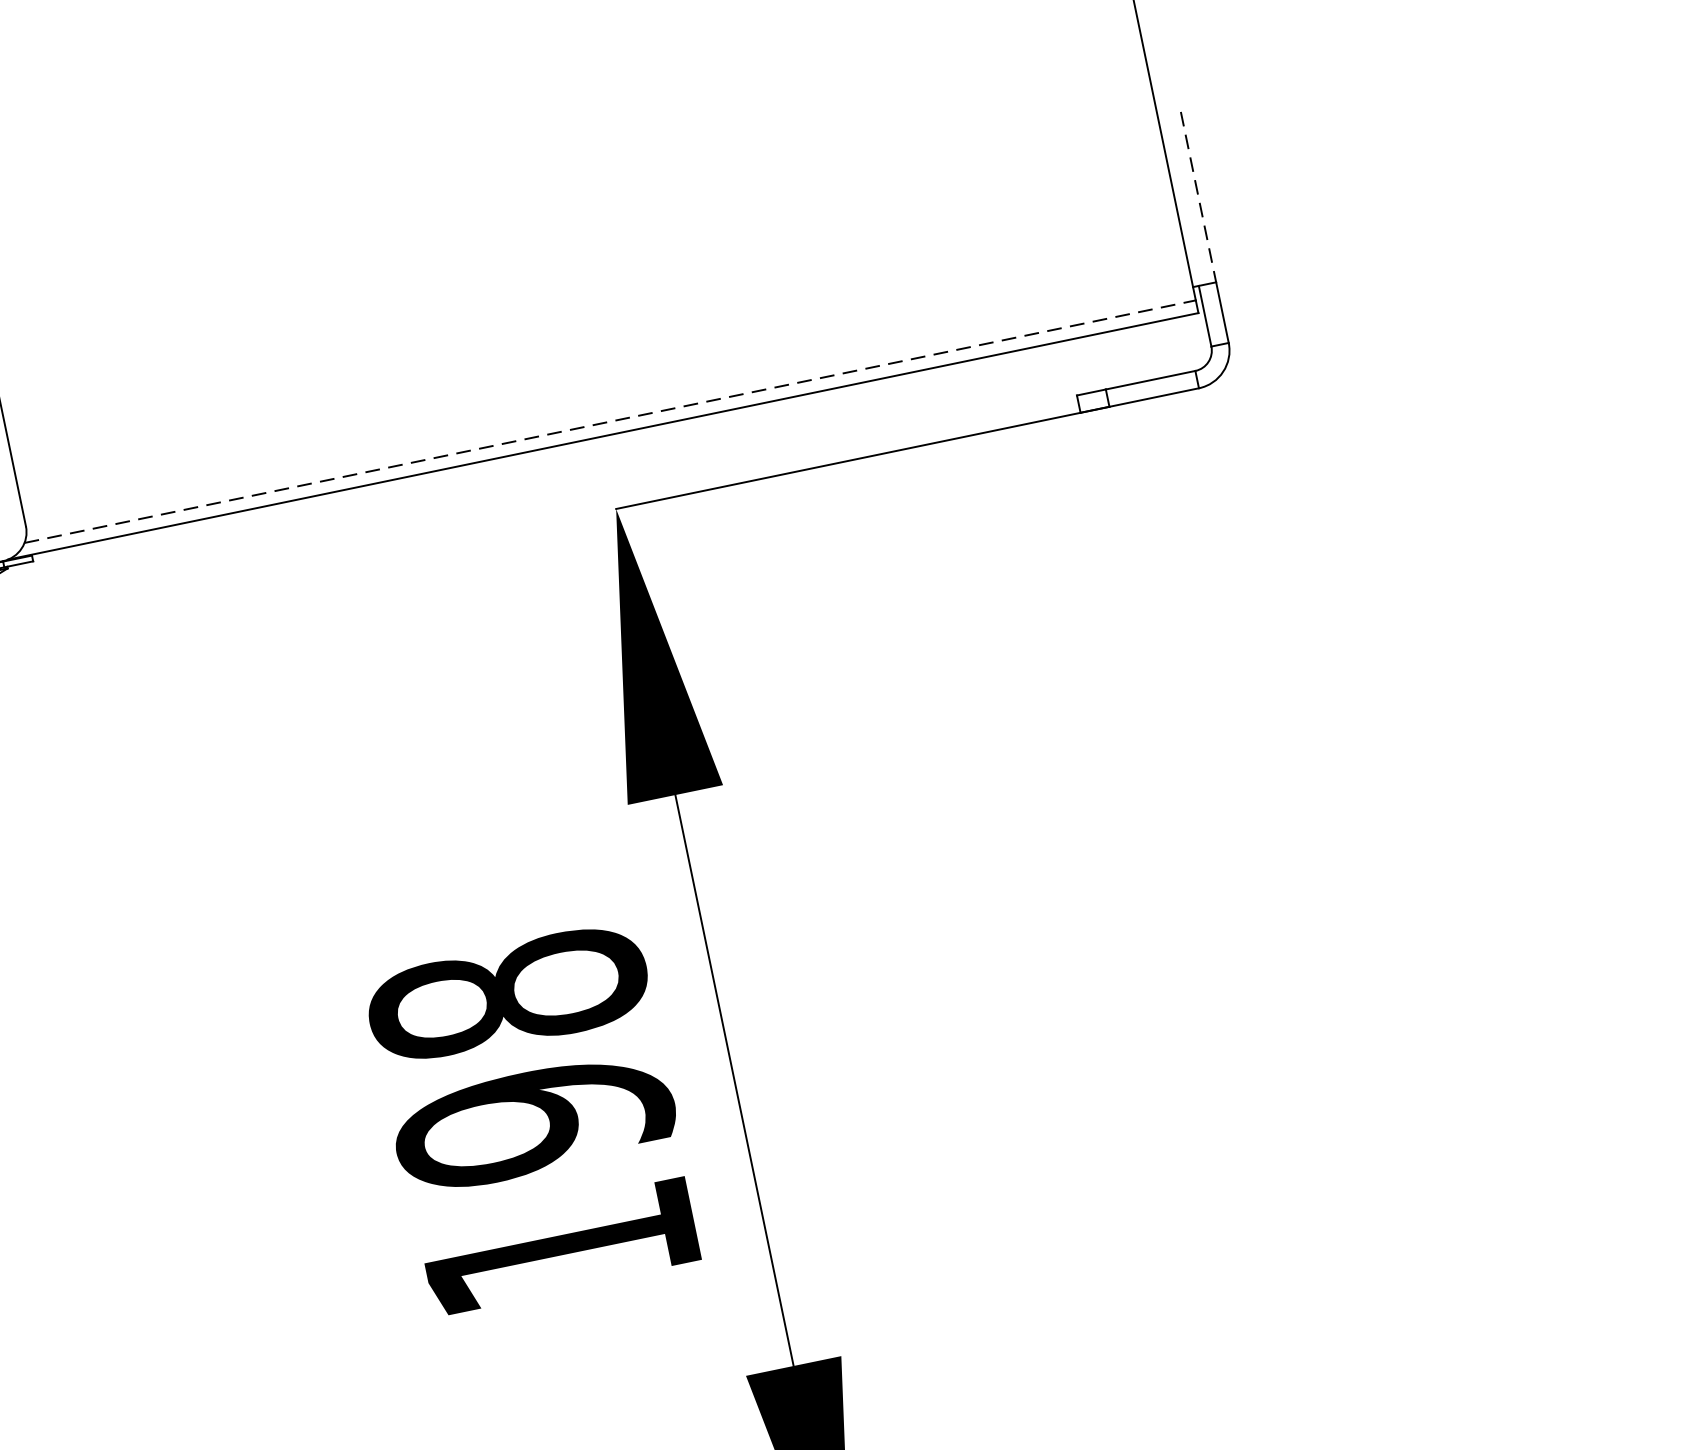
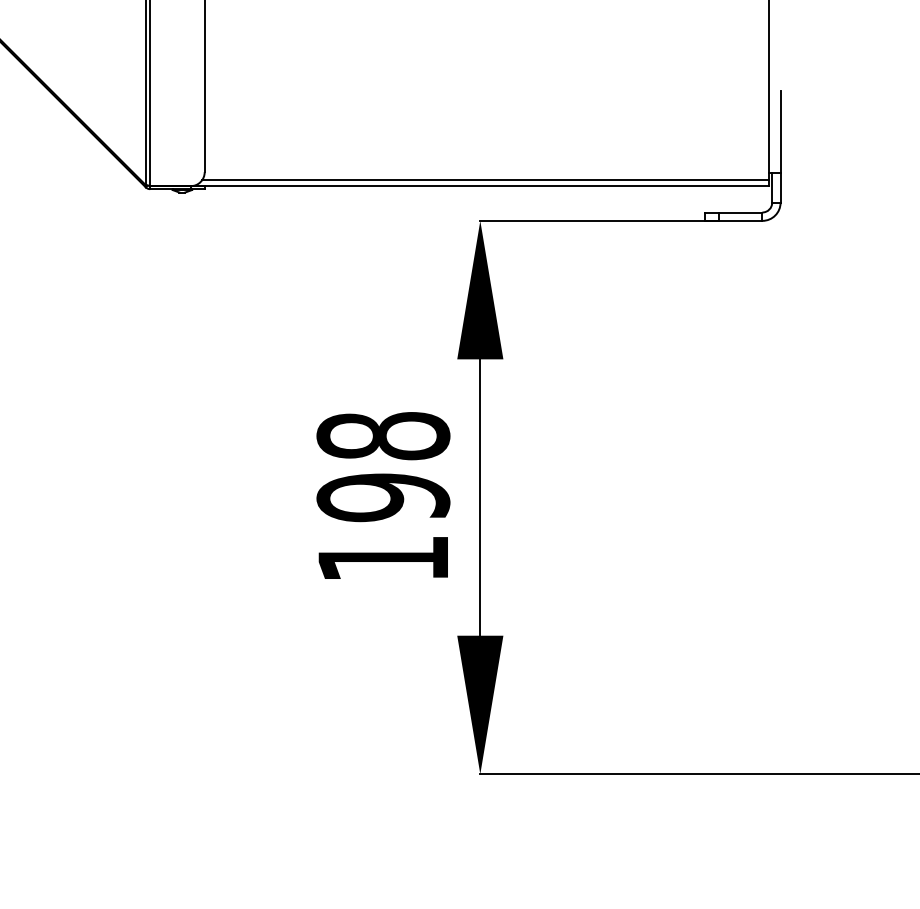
line: (1198, 197) -> (780, 132), dashed -> solid
line: (611, 420) -> (486, 179), dashed -> solid

